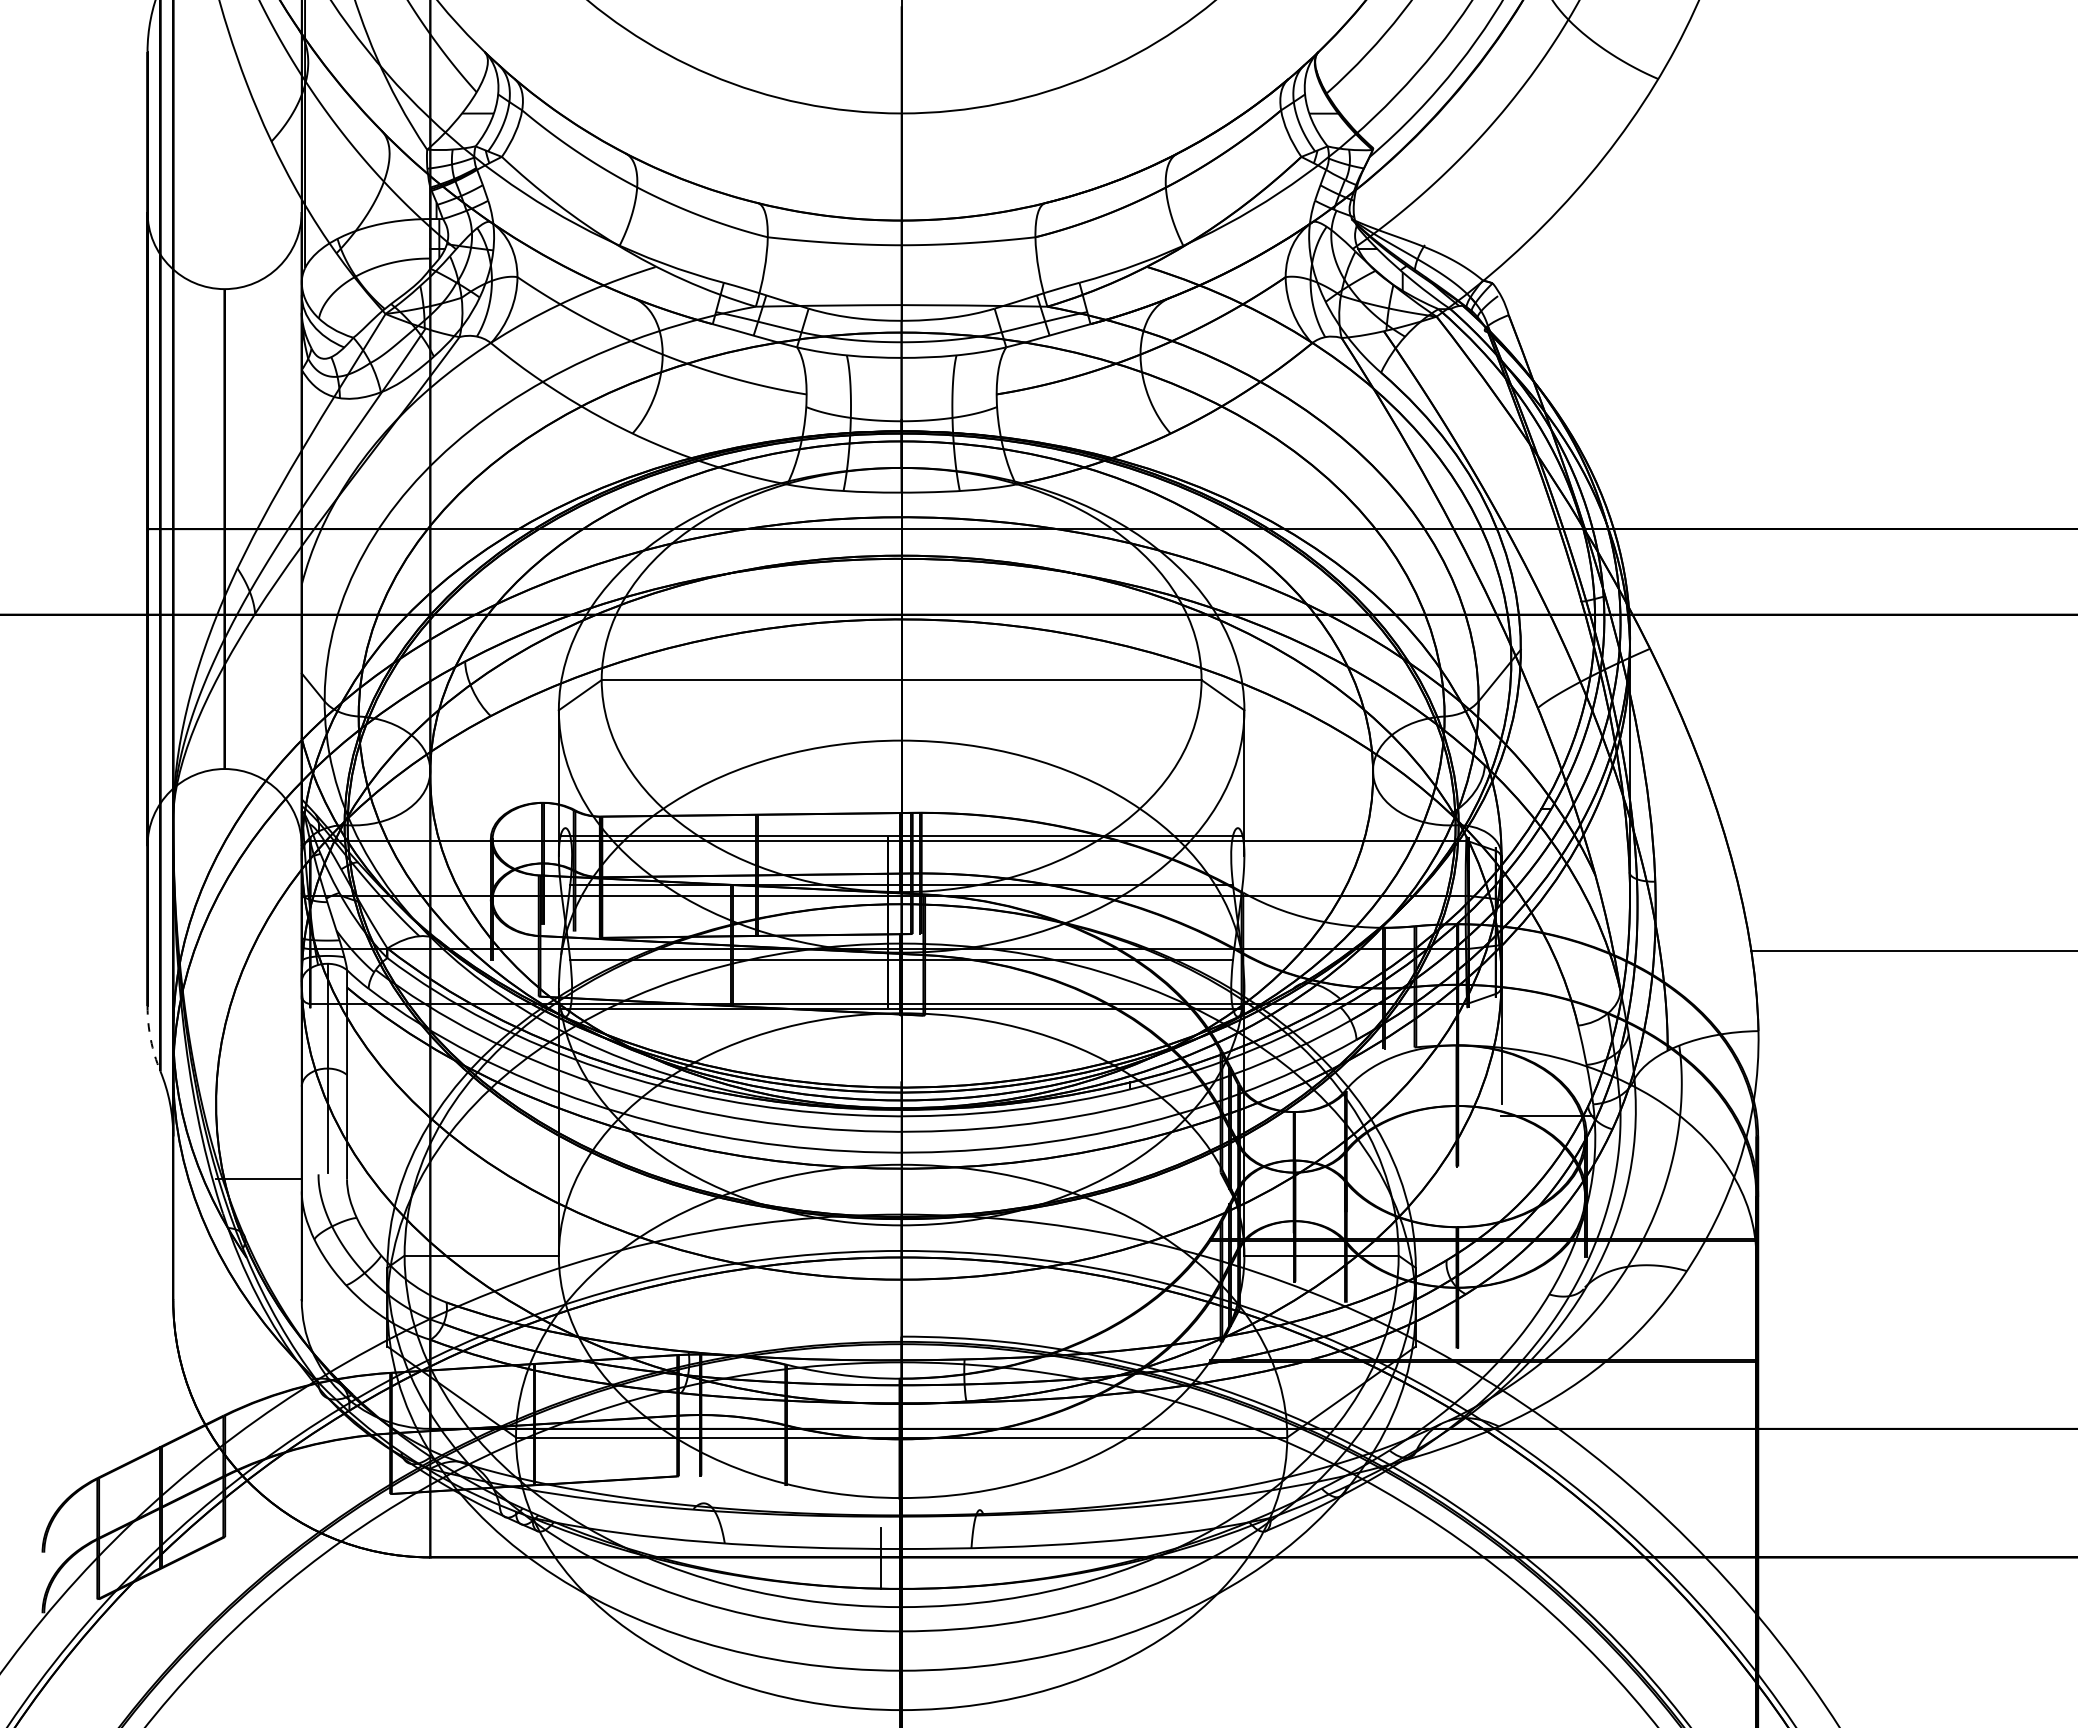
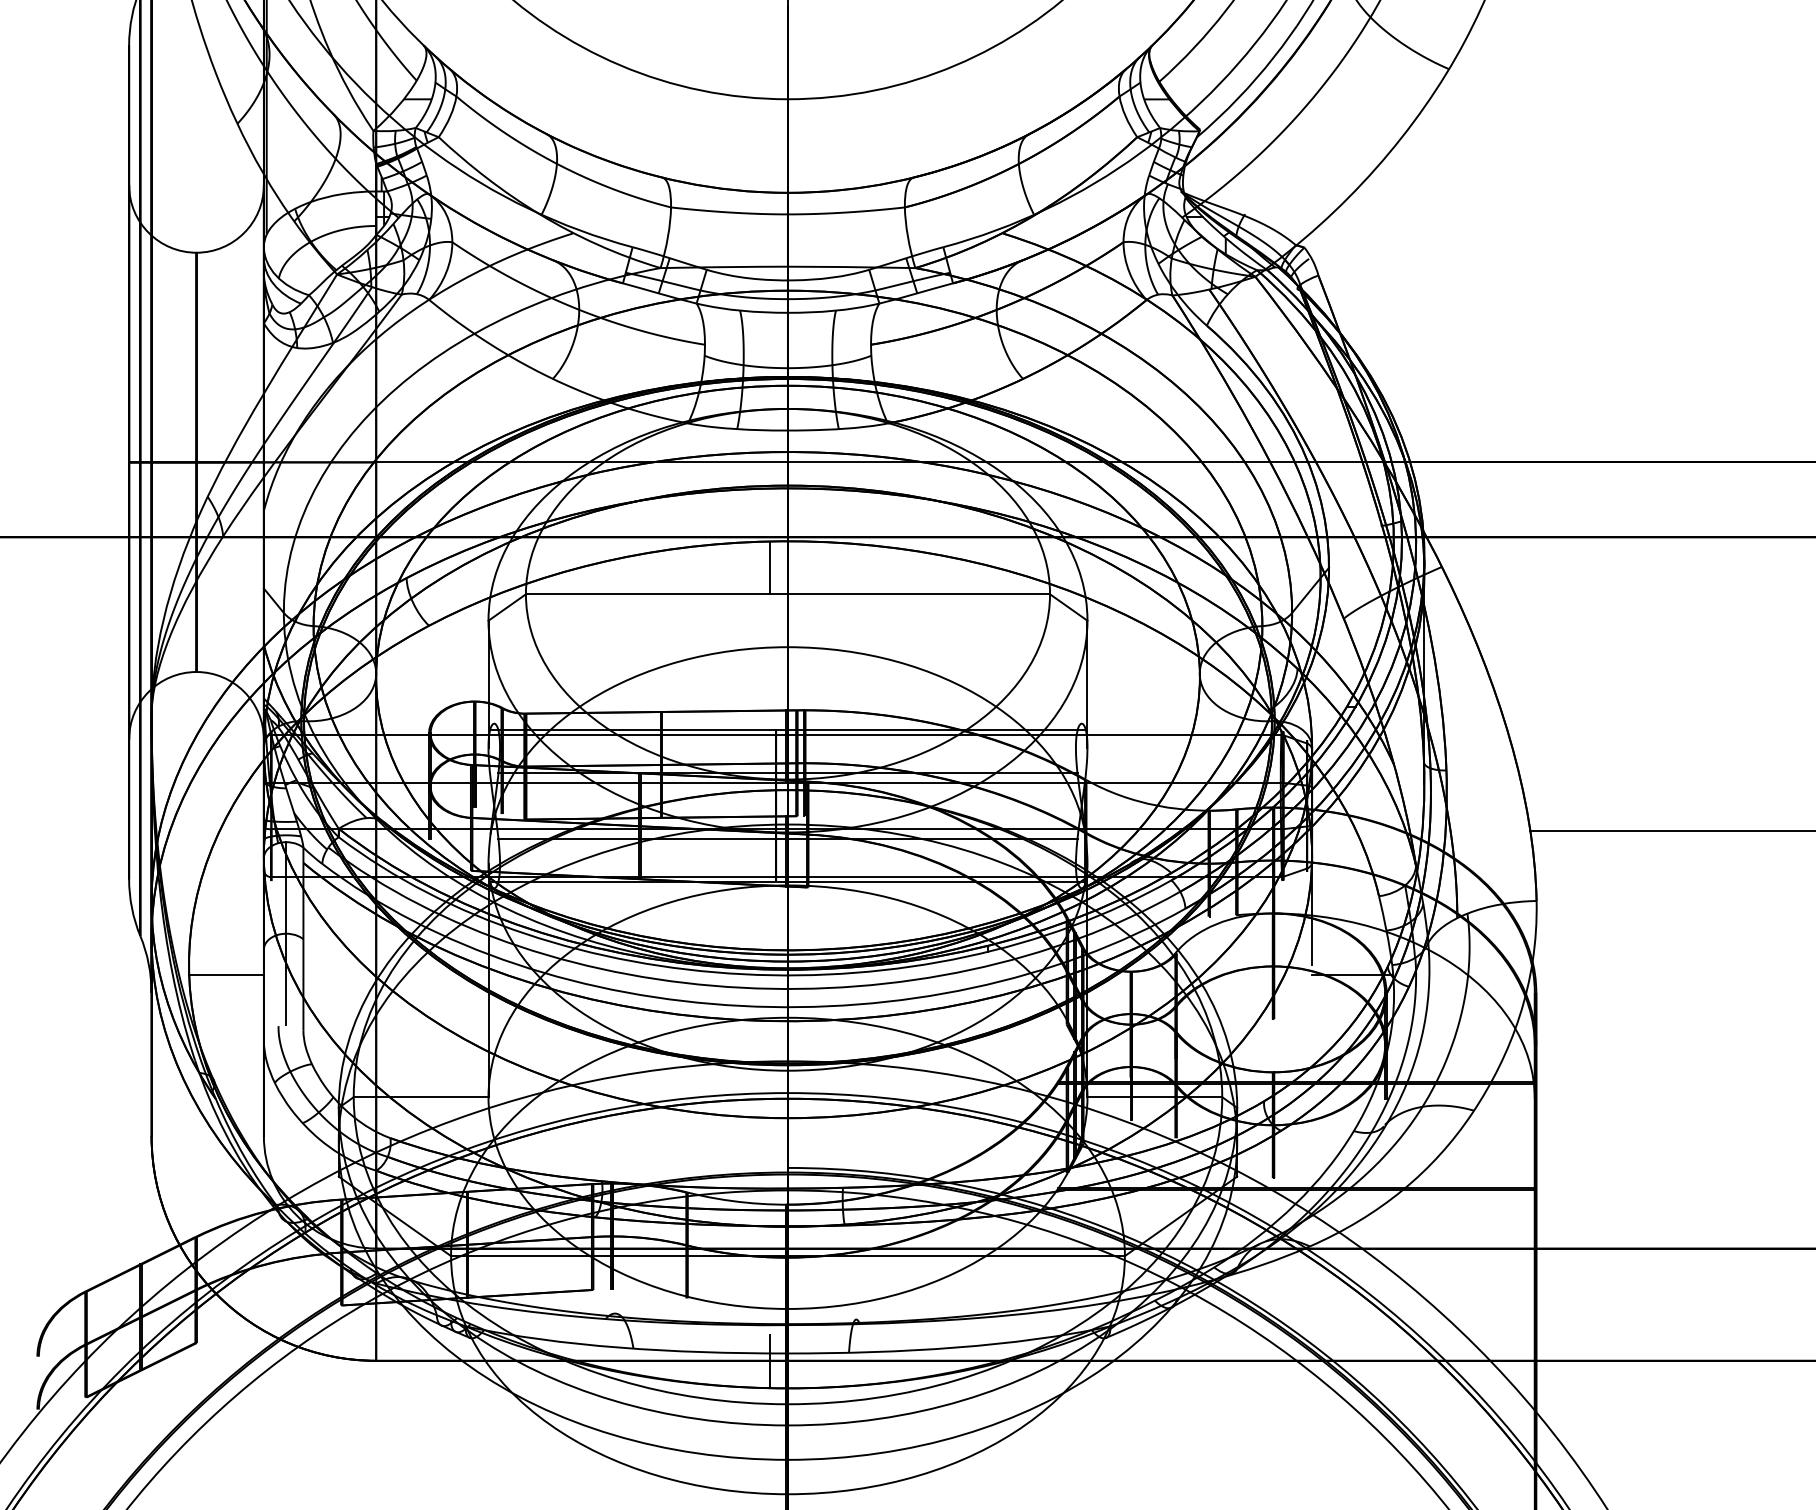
line: (881, 649) -> (770, 567), added
arc: (150, 1039) -> (131, 908), dashed -> solid
line: (259, 1179) -> (226, 975), moved

